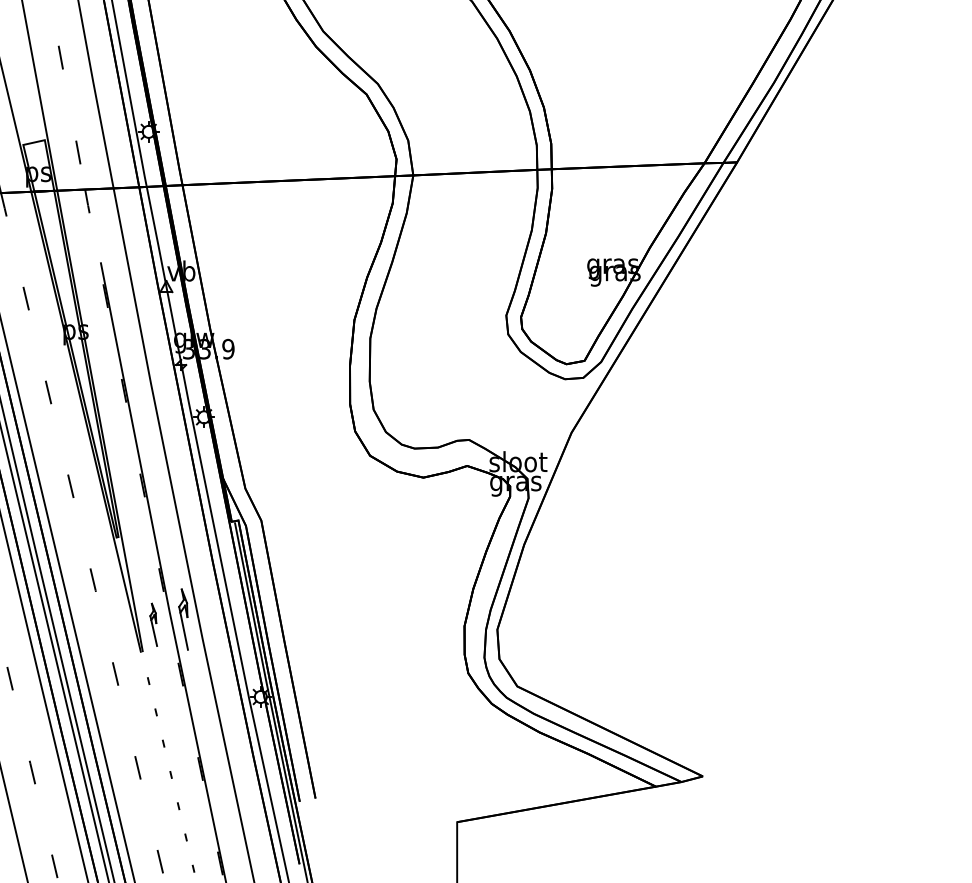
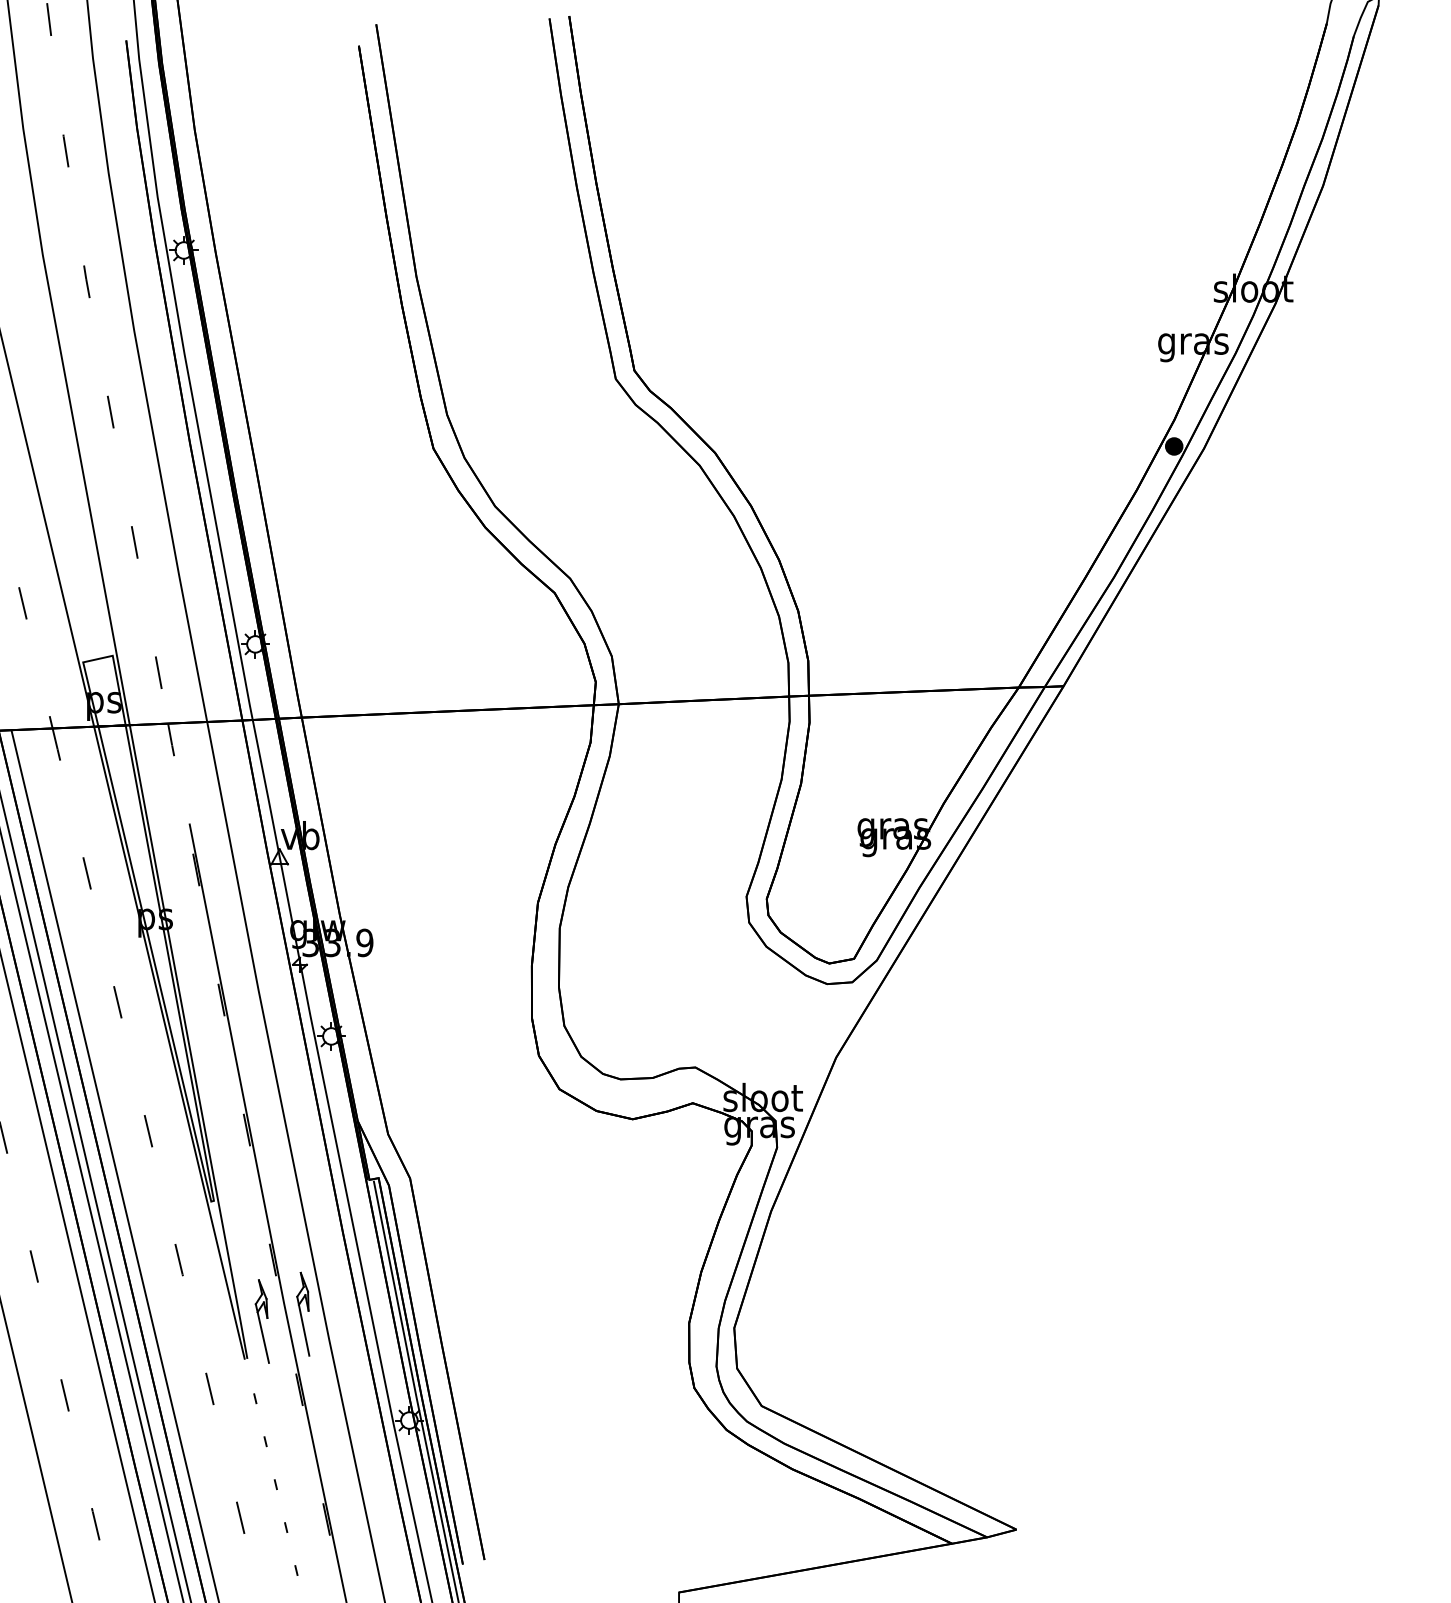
part: (153, 624) -> (261, 1321), size x1.43

